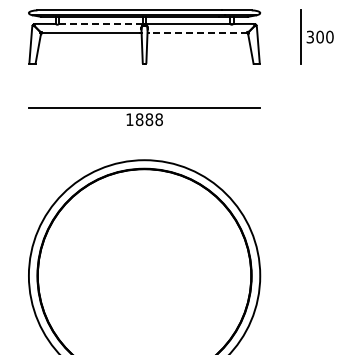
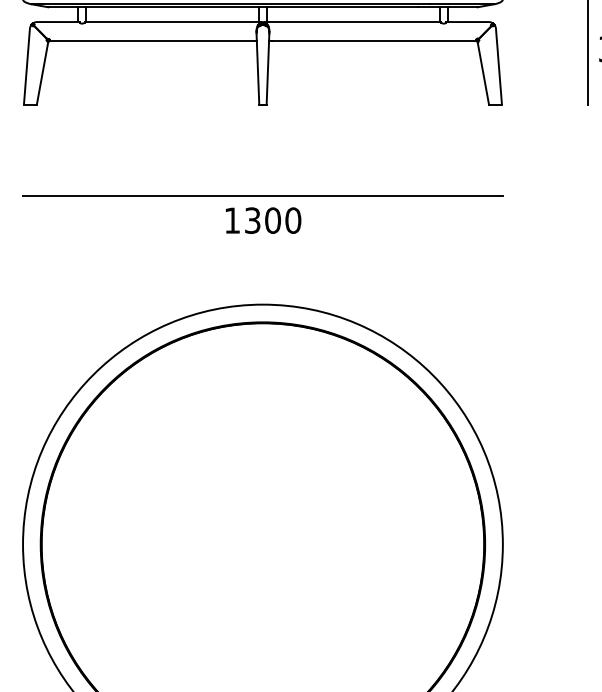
line: (100, 24) -> (171, 23), dashed -> solid
line: (197, 32) -> (372, 39), dashed -> solid
text: (149, 119) -> (273, 220), 1888 -> 1300

